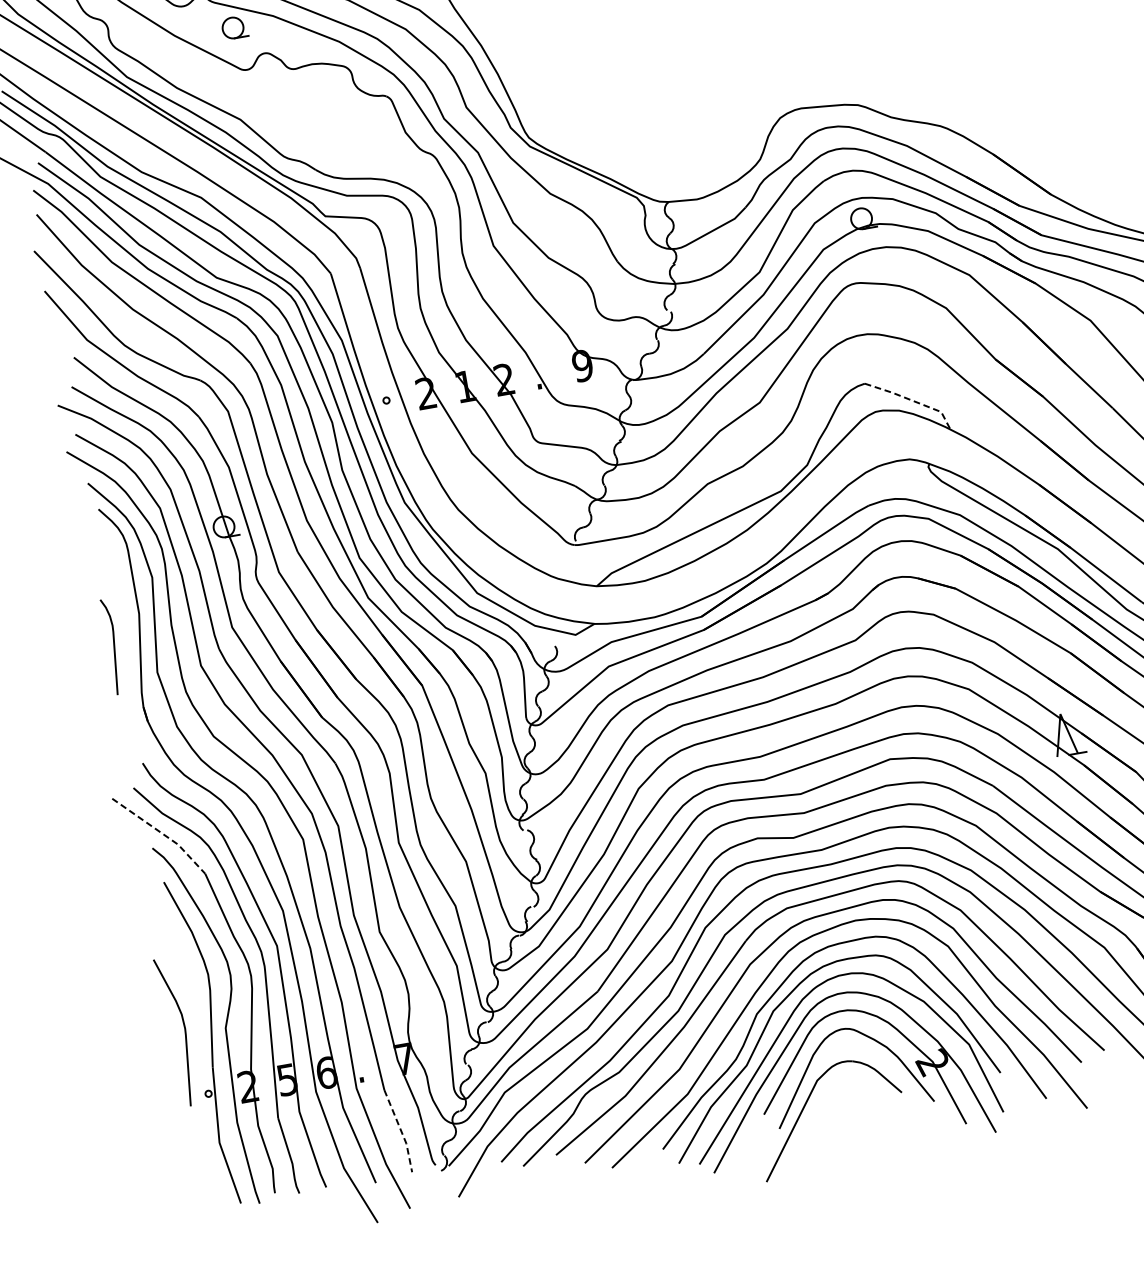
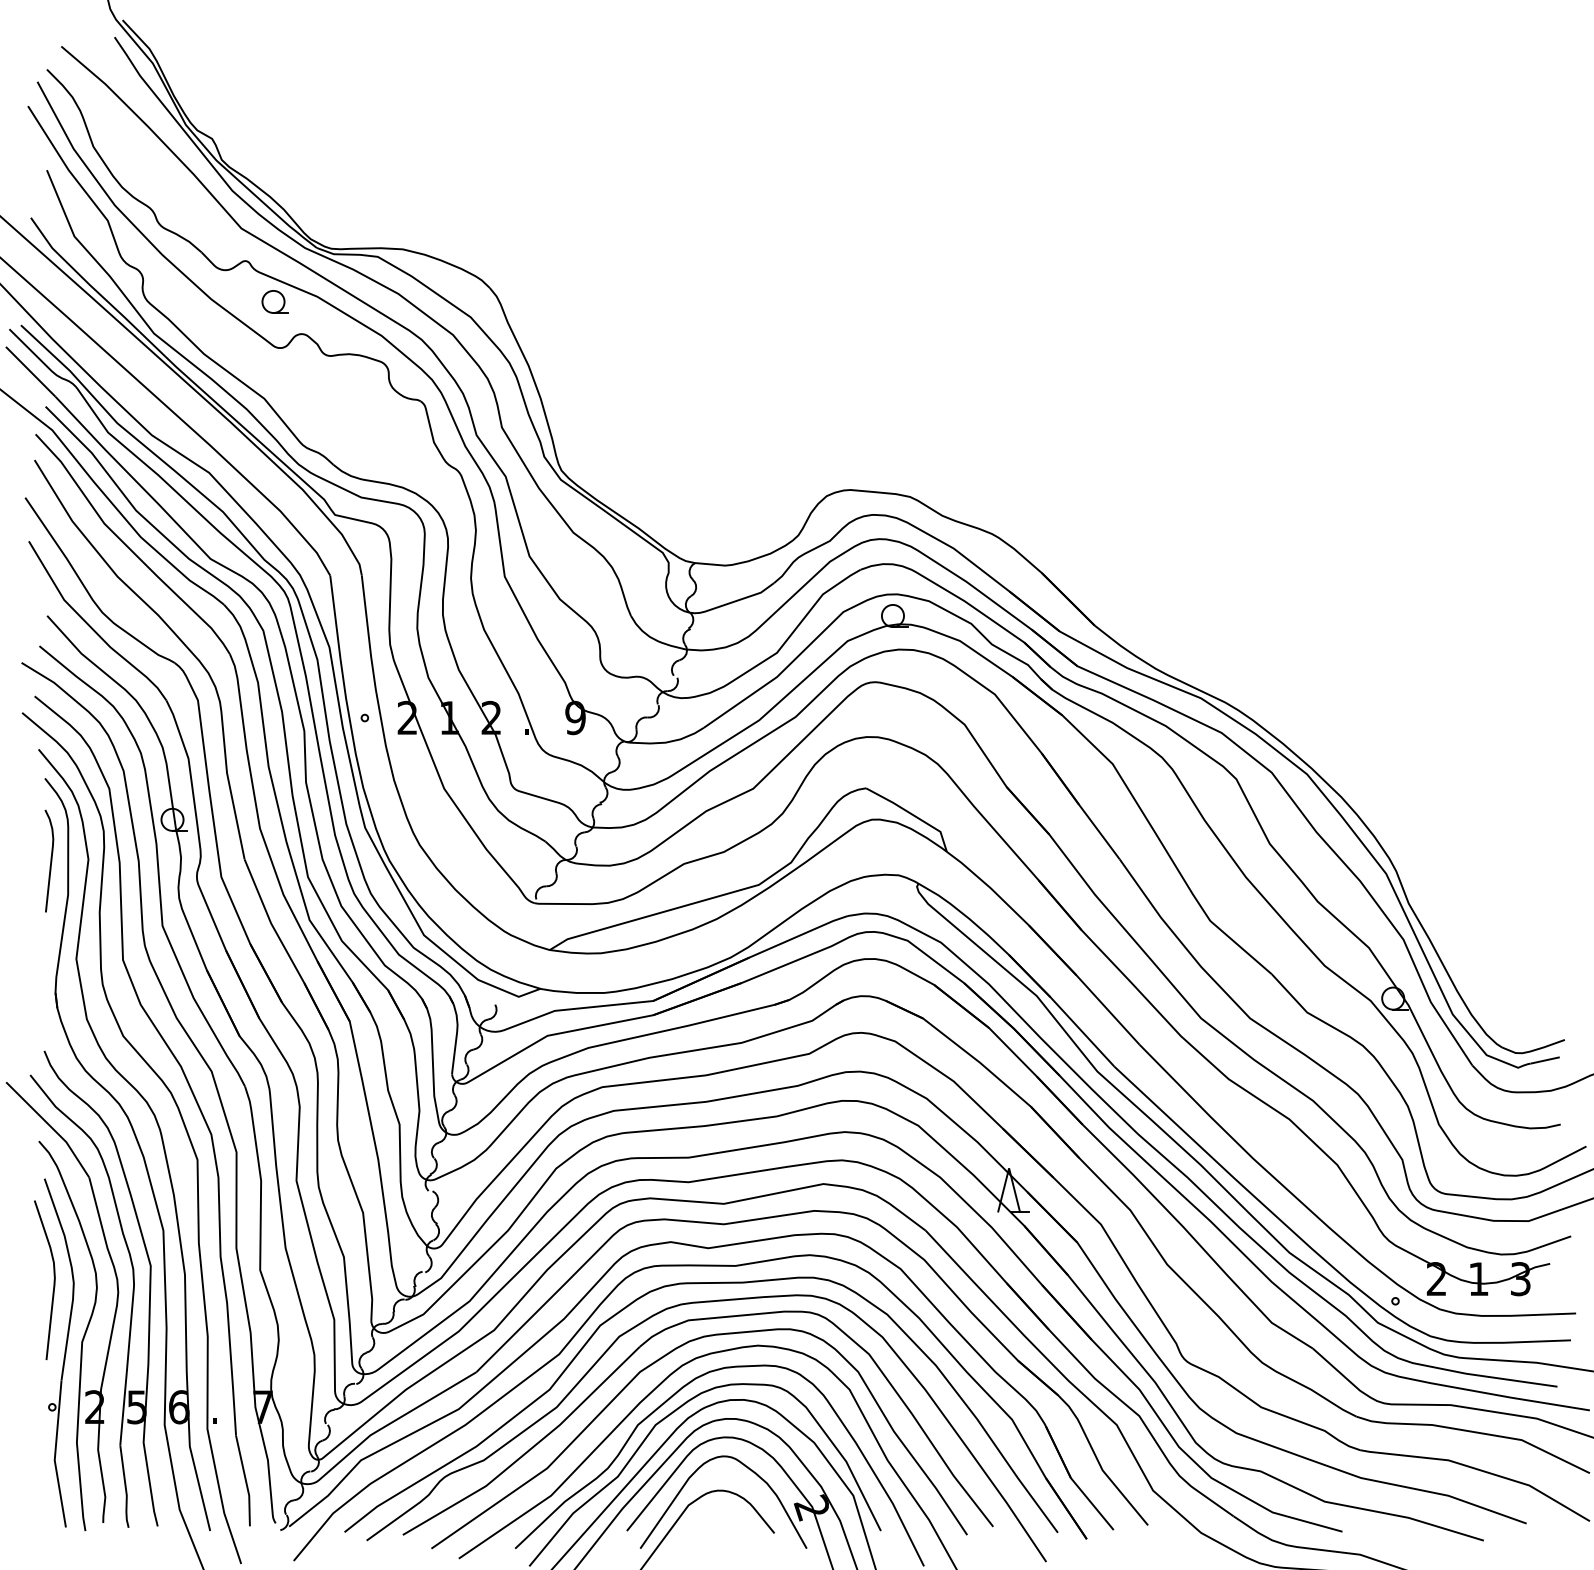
line: (912, 400) -> (912, 814), dashed -> solid
curve: (113, 645) -> (50, 860), moved
line: (162, 834) -> (52, 1128), dashed -> solid
curve: (184, 1031) -> (53, 1280), moved
line: (401, 1131) -> (246, 1481), dashed -> solid

